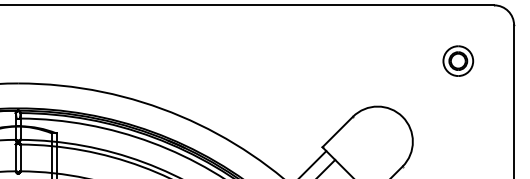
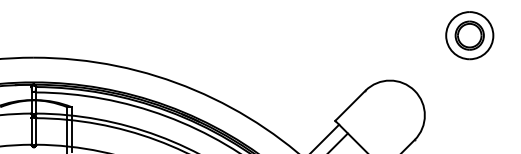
part: (458, 60) -> (470, 34), size x1.6

